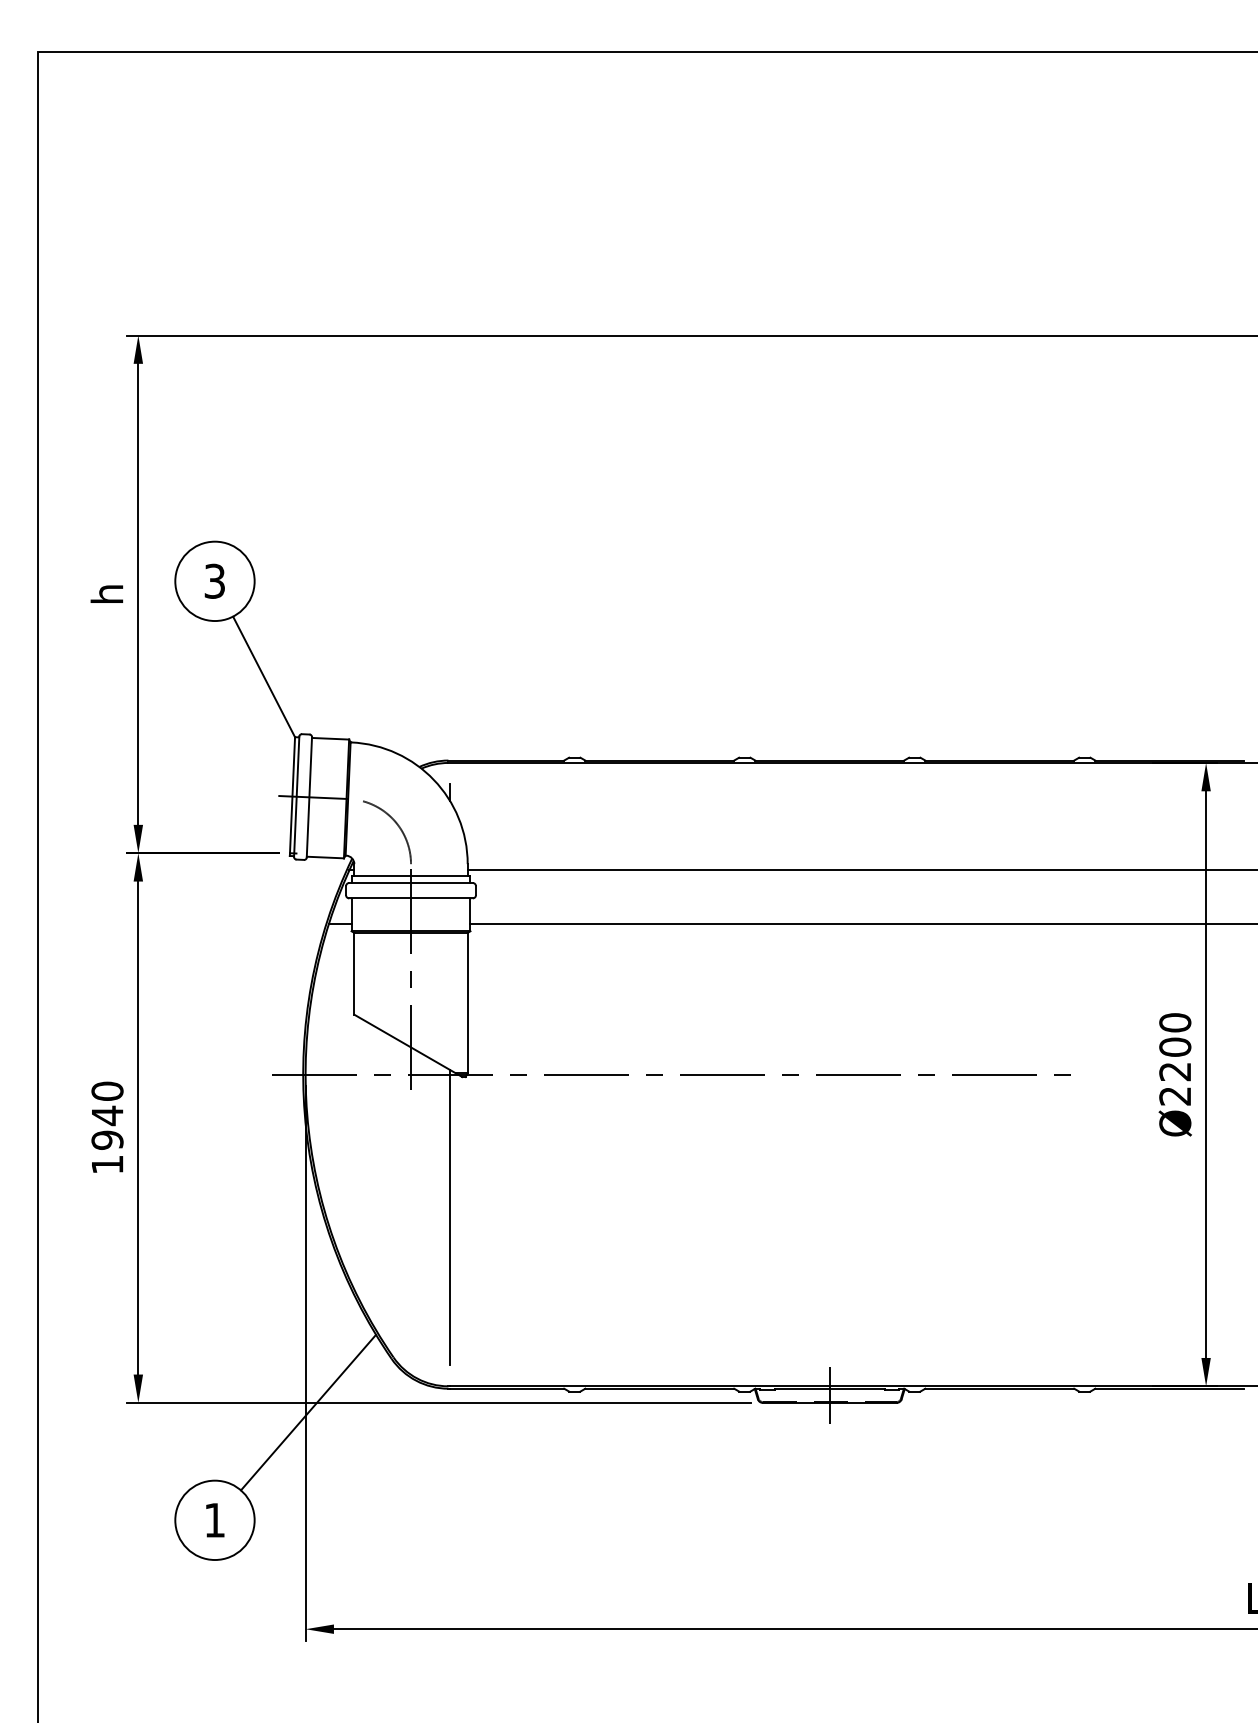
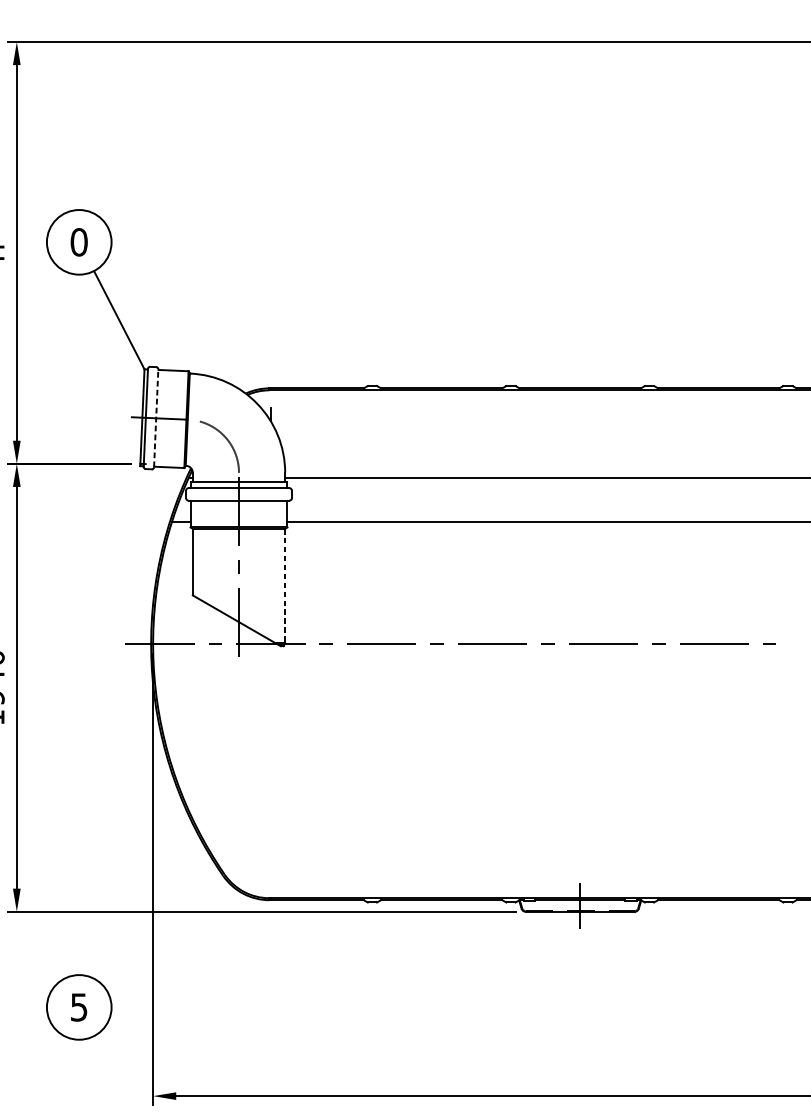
text: (214, 580) -> (78, 241), 3 -> 0
line: (309, 796) -> (156, 417), solid -> dashed
line: (467, 1003) -> (285, 586), solid -> dashed
line: (450, 1217) -> (271, 760), removed
line: (308, 1412) -> (155, 919), removed
text: (214, 1520) -> (78, 1007), 1 -> 5

